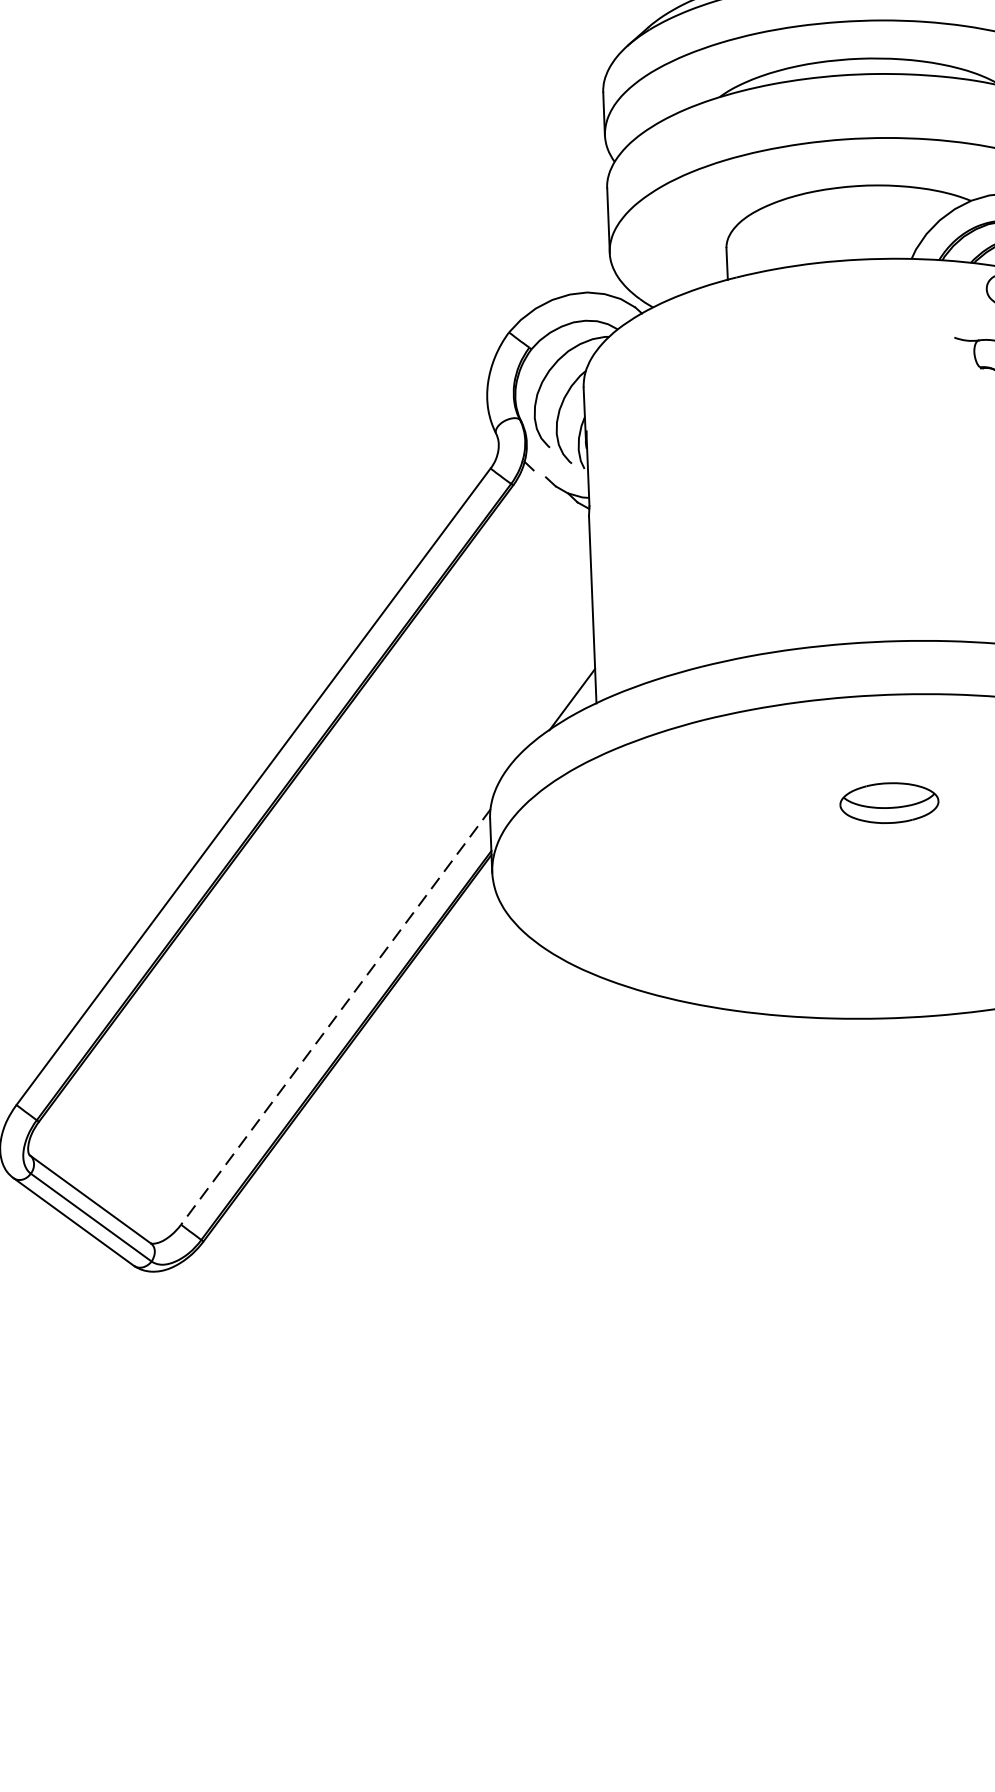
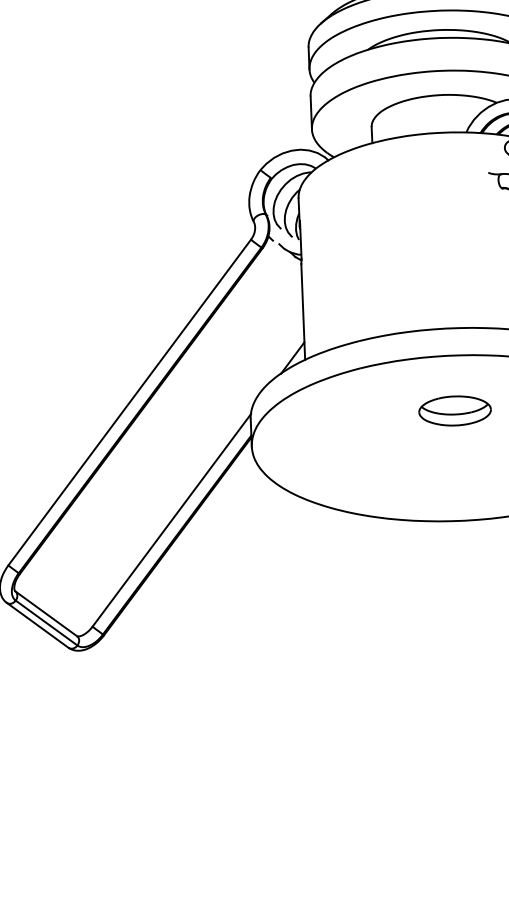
part: (888, 802) -> (454, 410), size x1.43
line: (335, 1017) -> (171, 520), dashed -> solid

